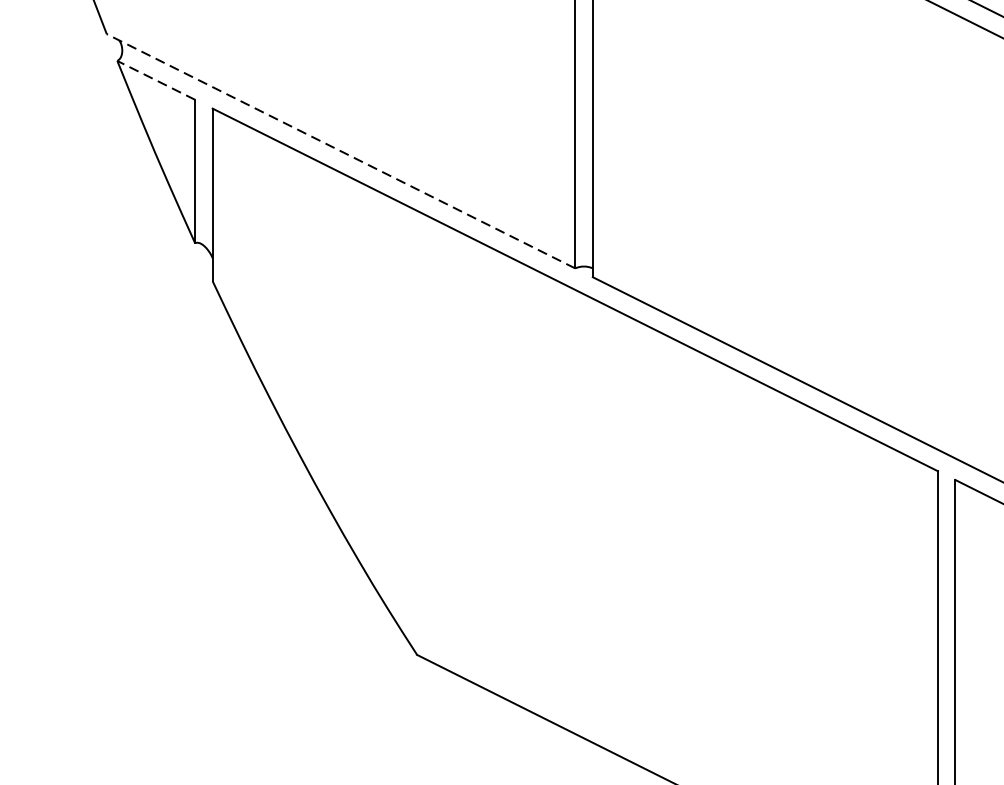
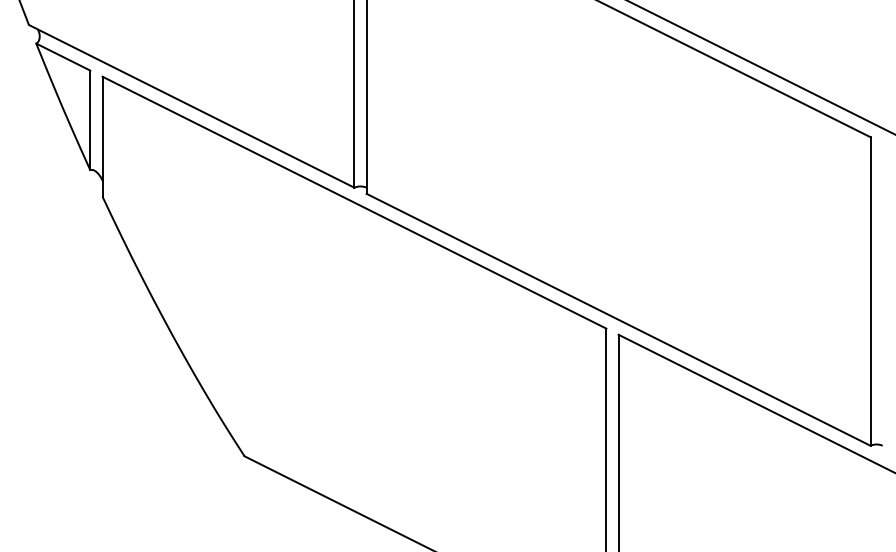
line: (155, 79) -> (62, 56), dashed -> solid
line: (340, 151) -> (191, 106), dashed -> solid

